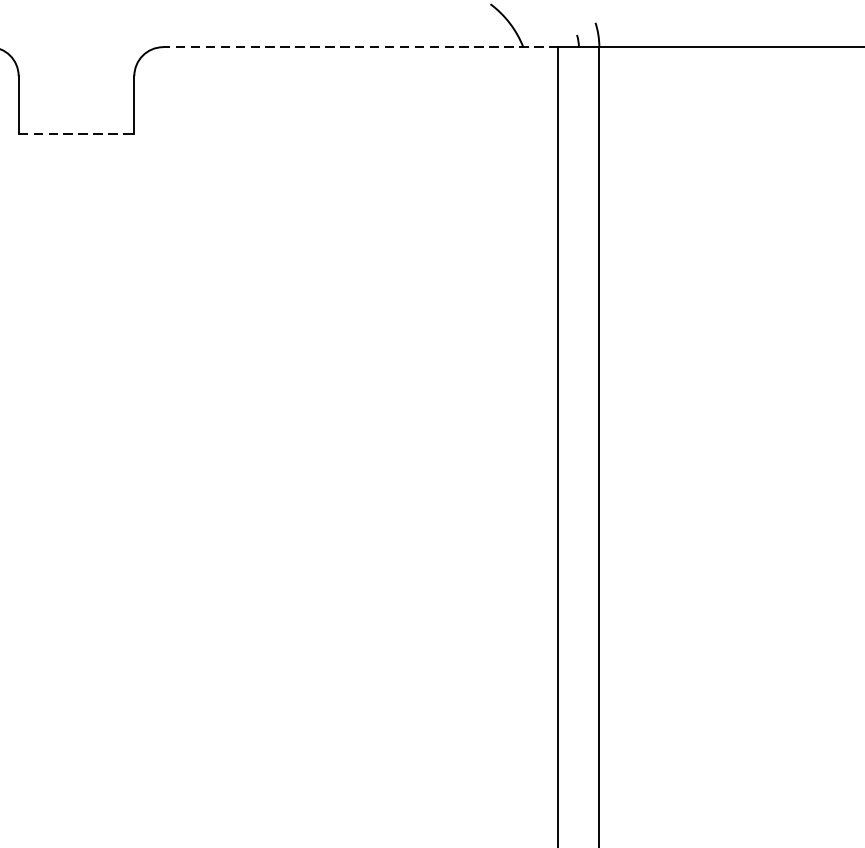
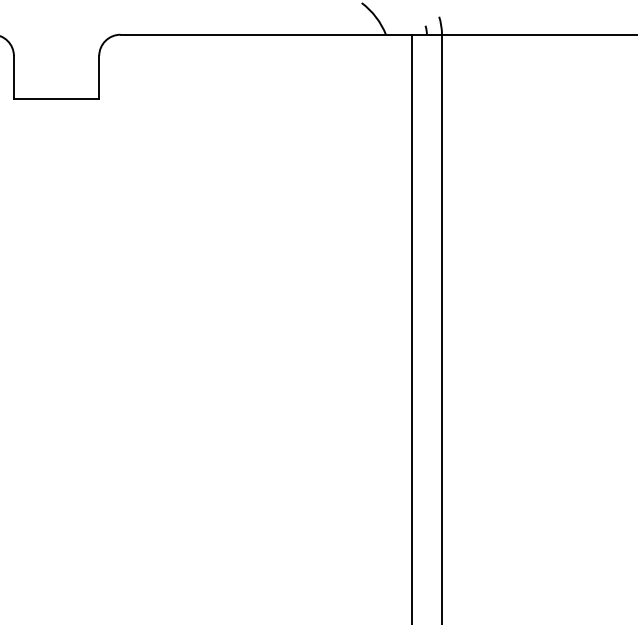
line: (361, 46) -> (266, 34), dashed -> solid
line: (76, 133) -> (56, 98), dashed -> solid

